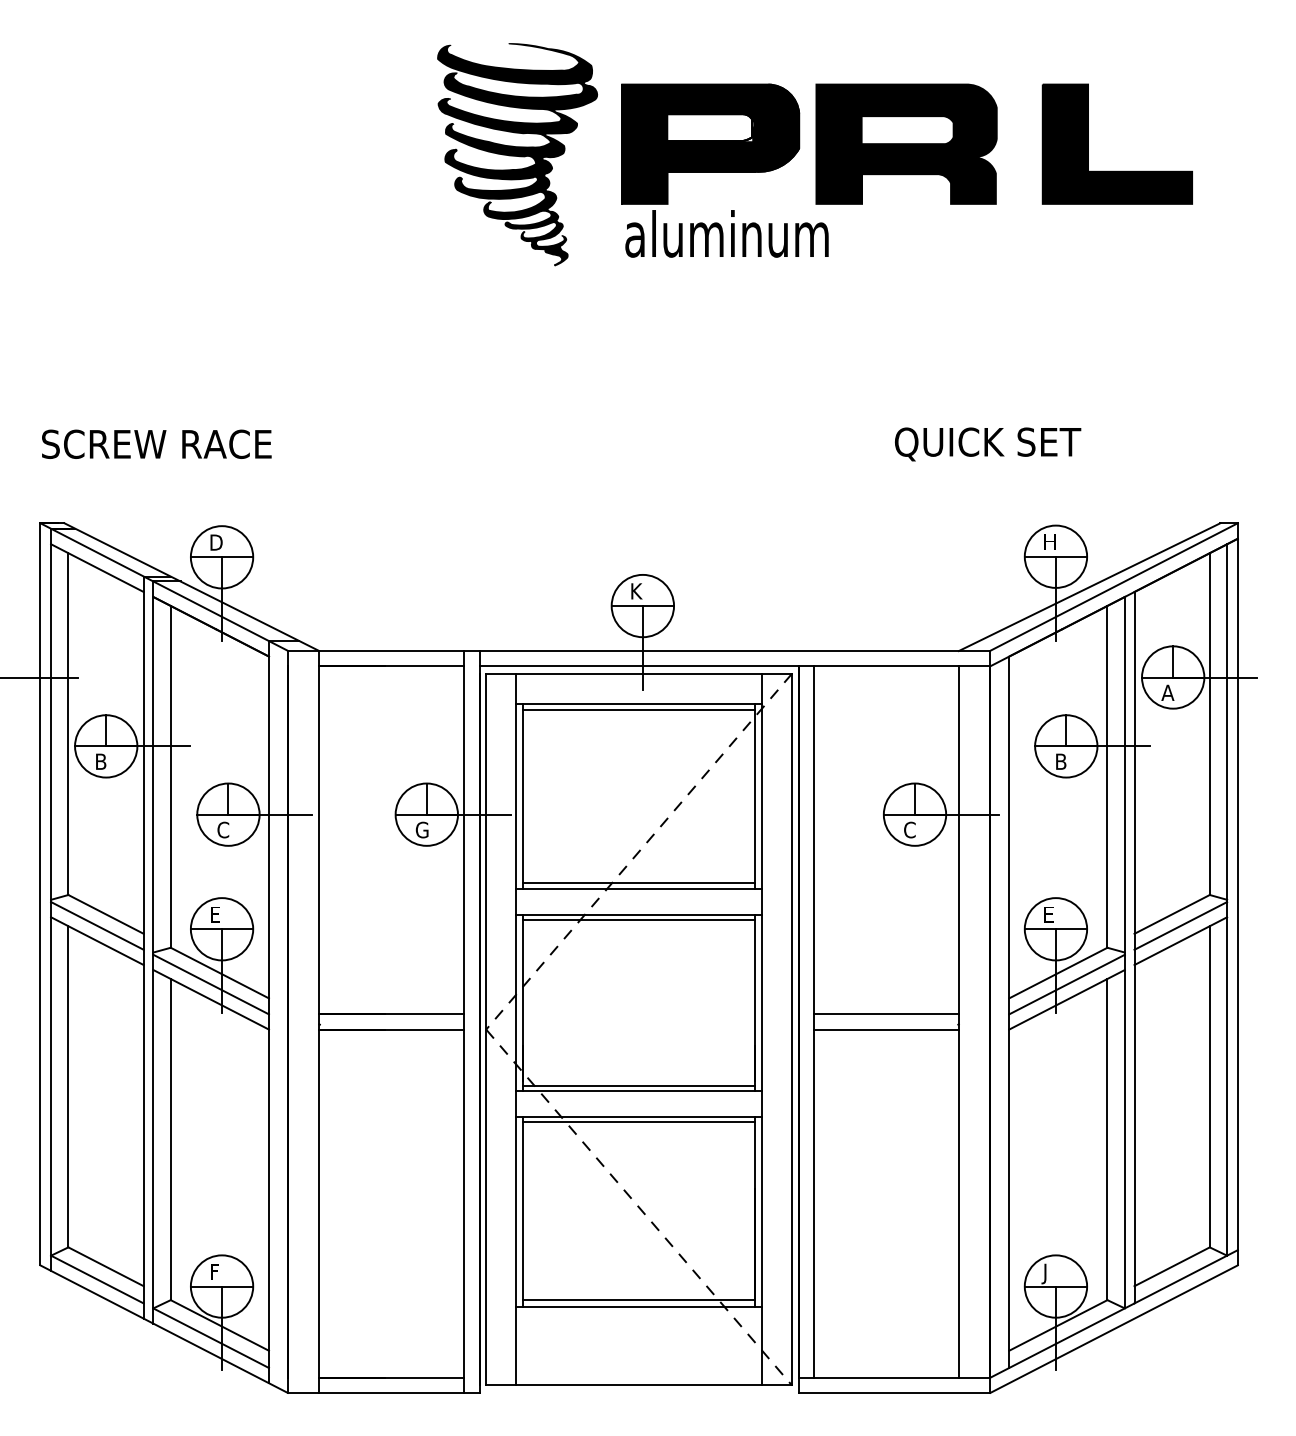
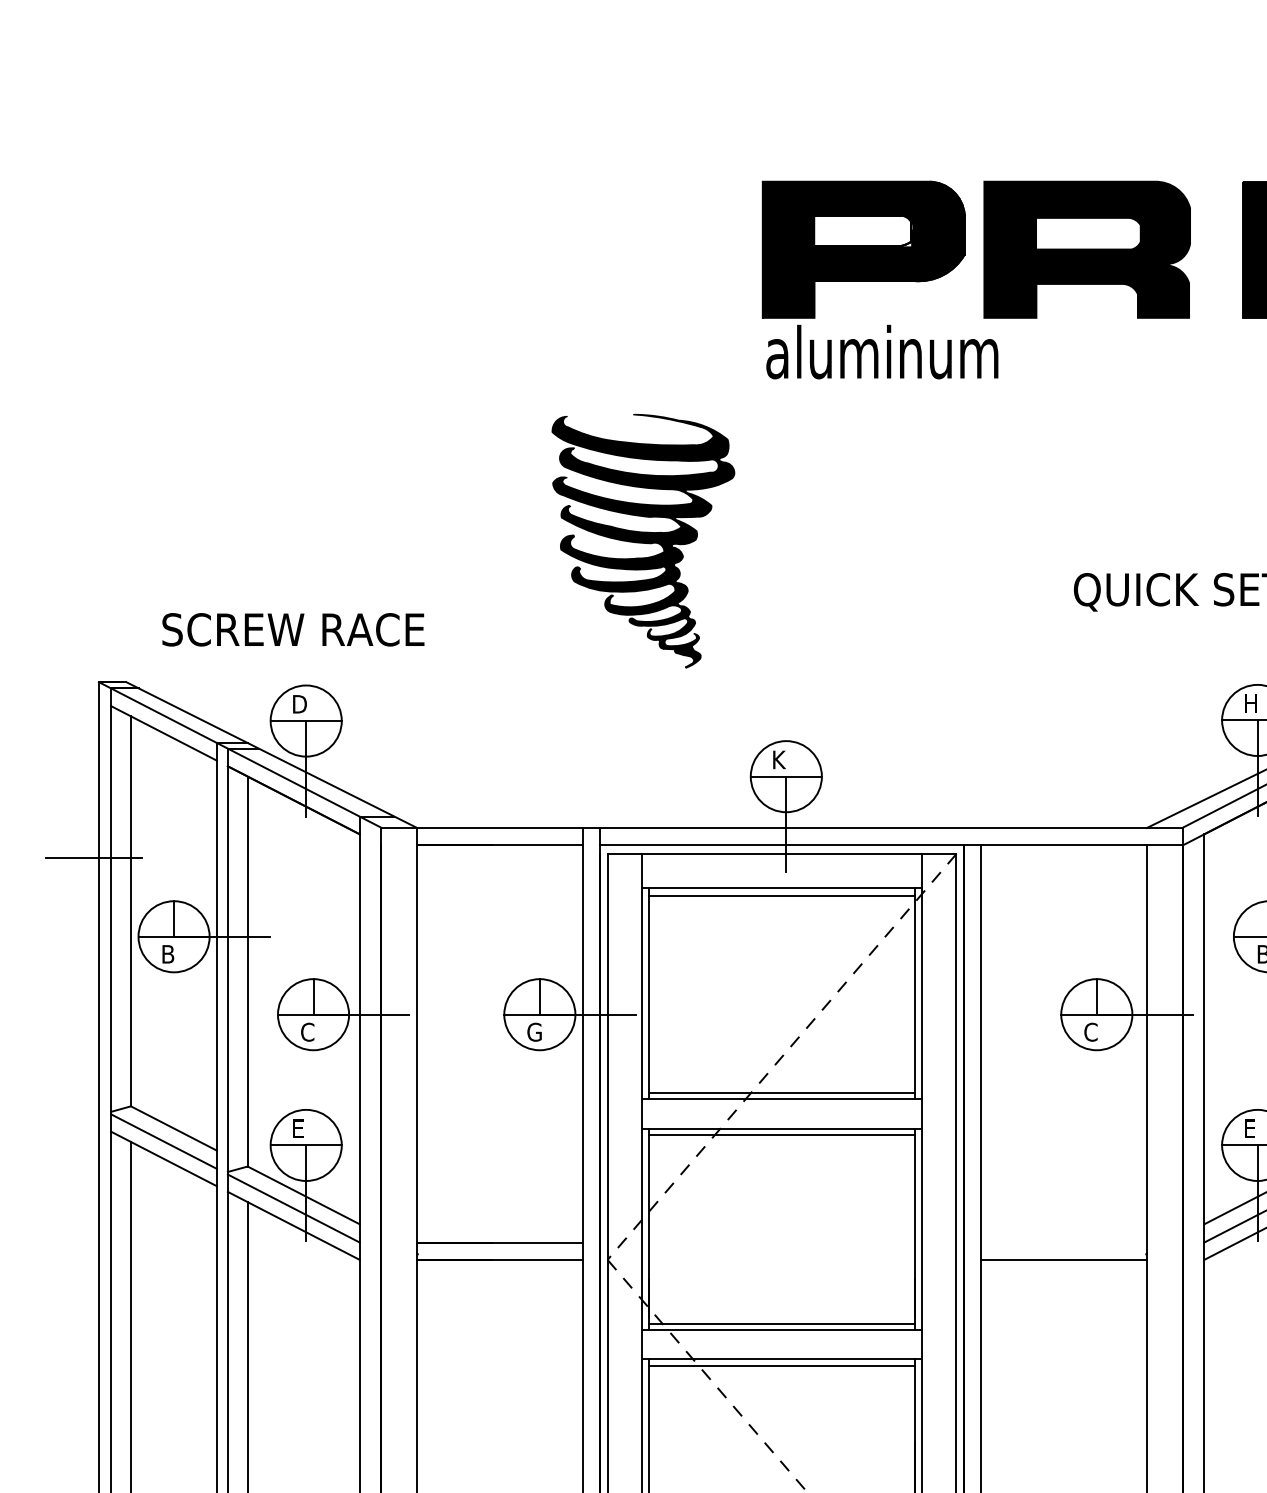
part: (517, 154) -> (643, 541), moved
text: (156, 443) -> (293, 628), moved
line: (885, 1014) -> (1063, 1242), removed

